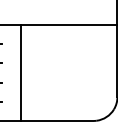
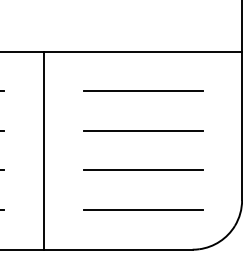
line: (69, 44) -> (143, 91), added
line: (69, 63) -> (143, 131), added
line: (69, 82) -> (143, 170), added
line: (69, 101) -> (143, 209), added

